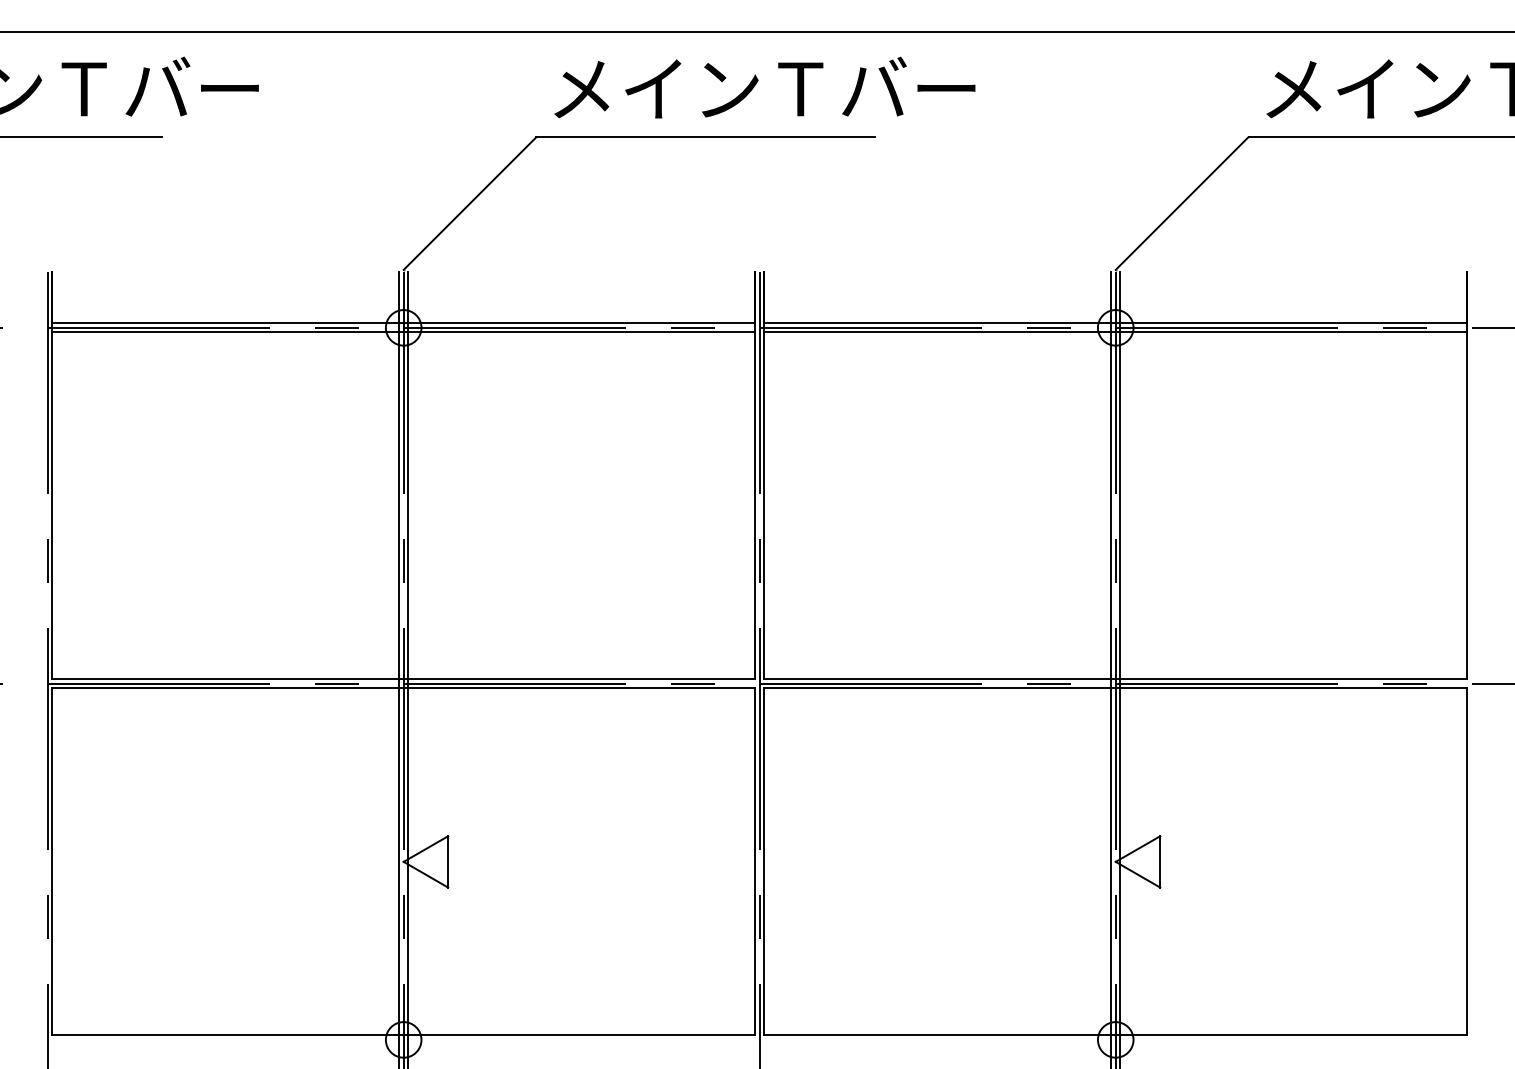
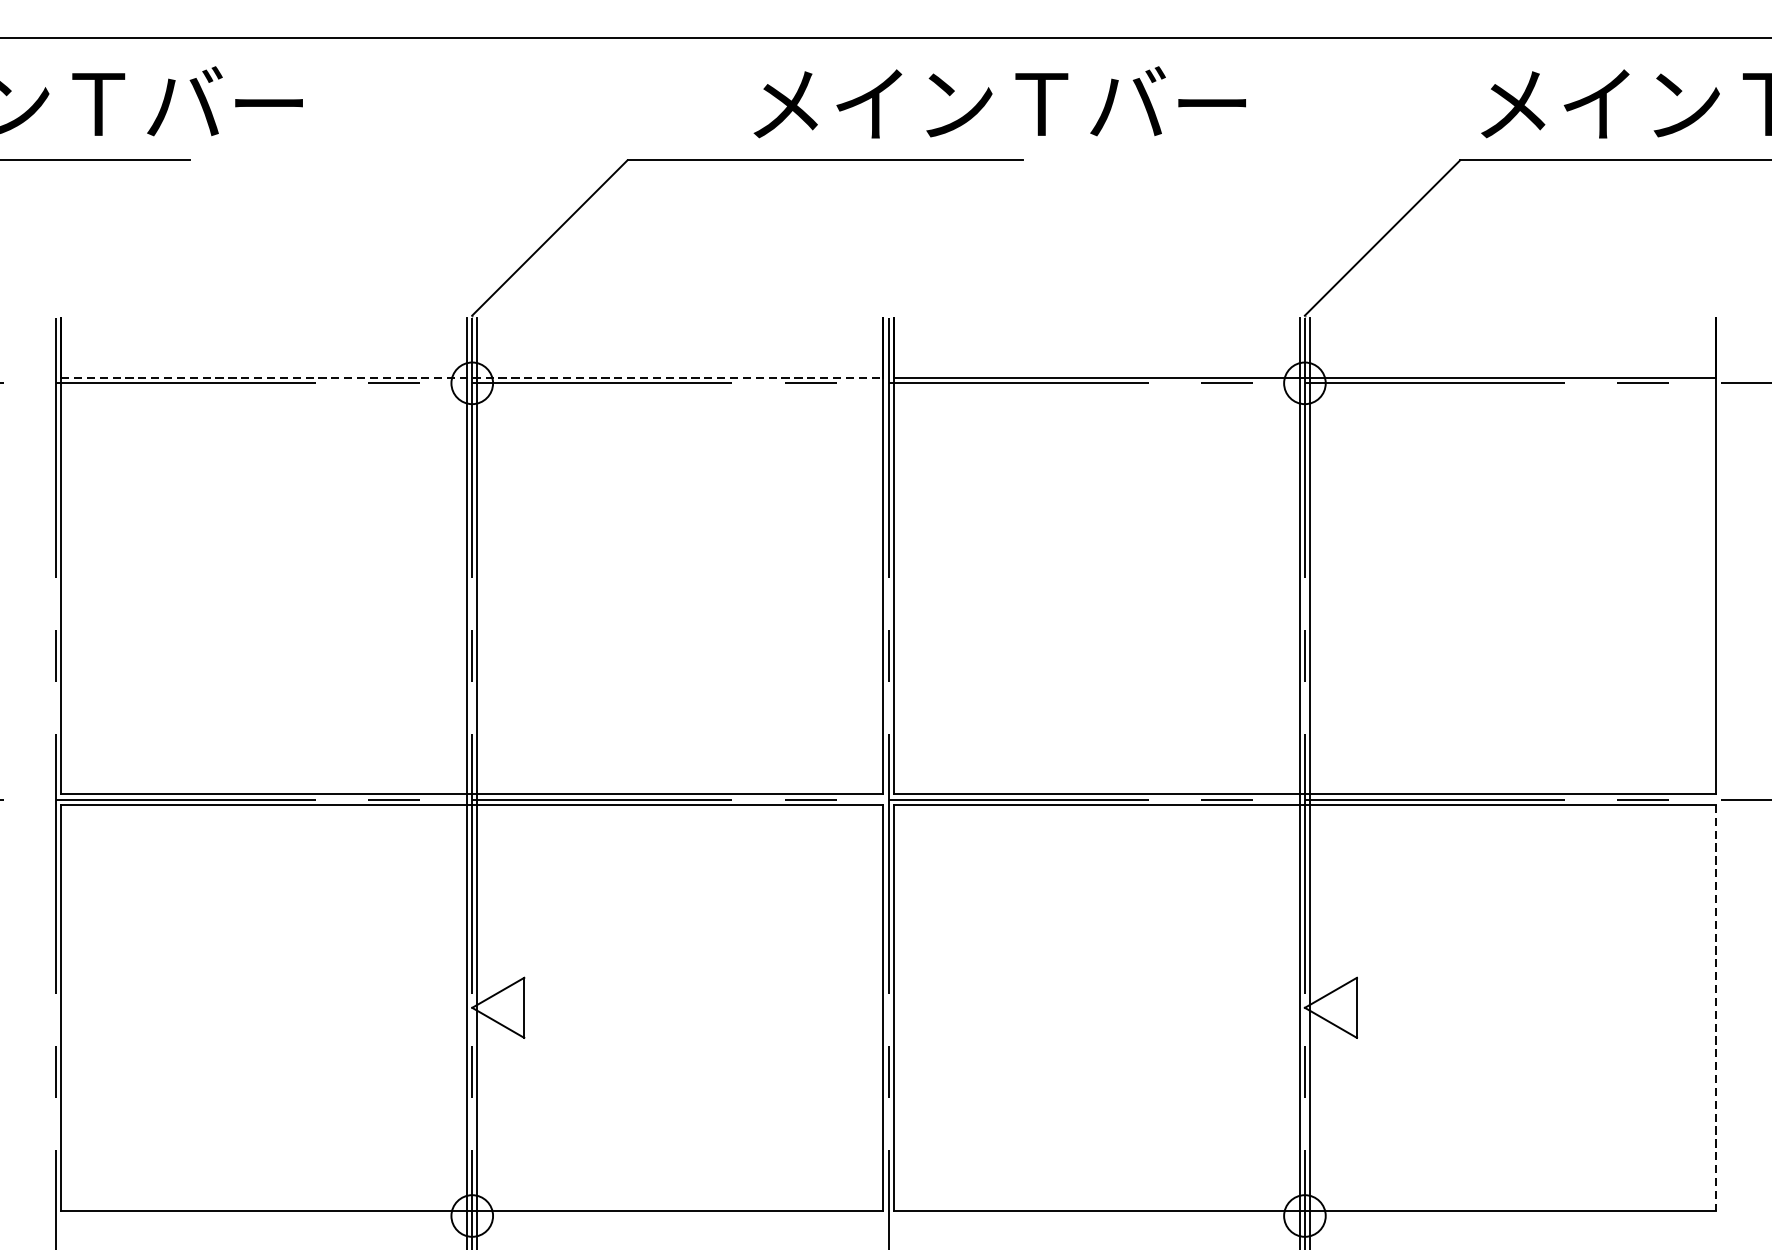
text: (764, 87) -> (999, 102), moved
line: (403, 323) -> (472, 378), solid -> dashed
line: (403, 332) -> (472, 388), removed
line: (1115, 332) -> (1304, 388), removed
line: (1467, 861) -> (1716, 1007), solid -> dashed

